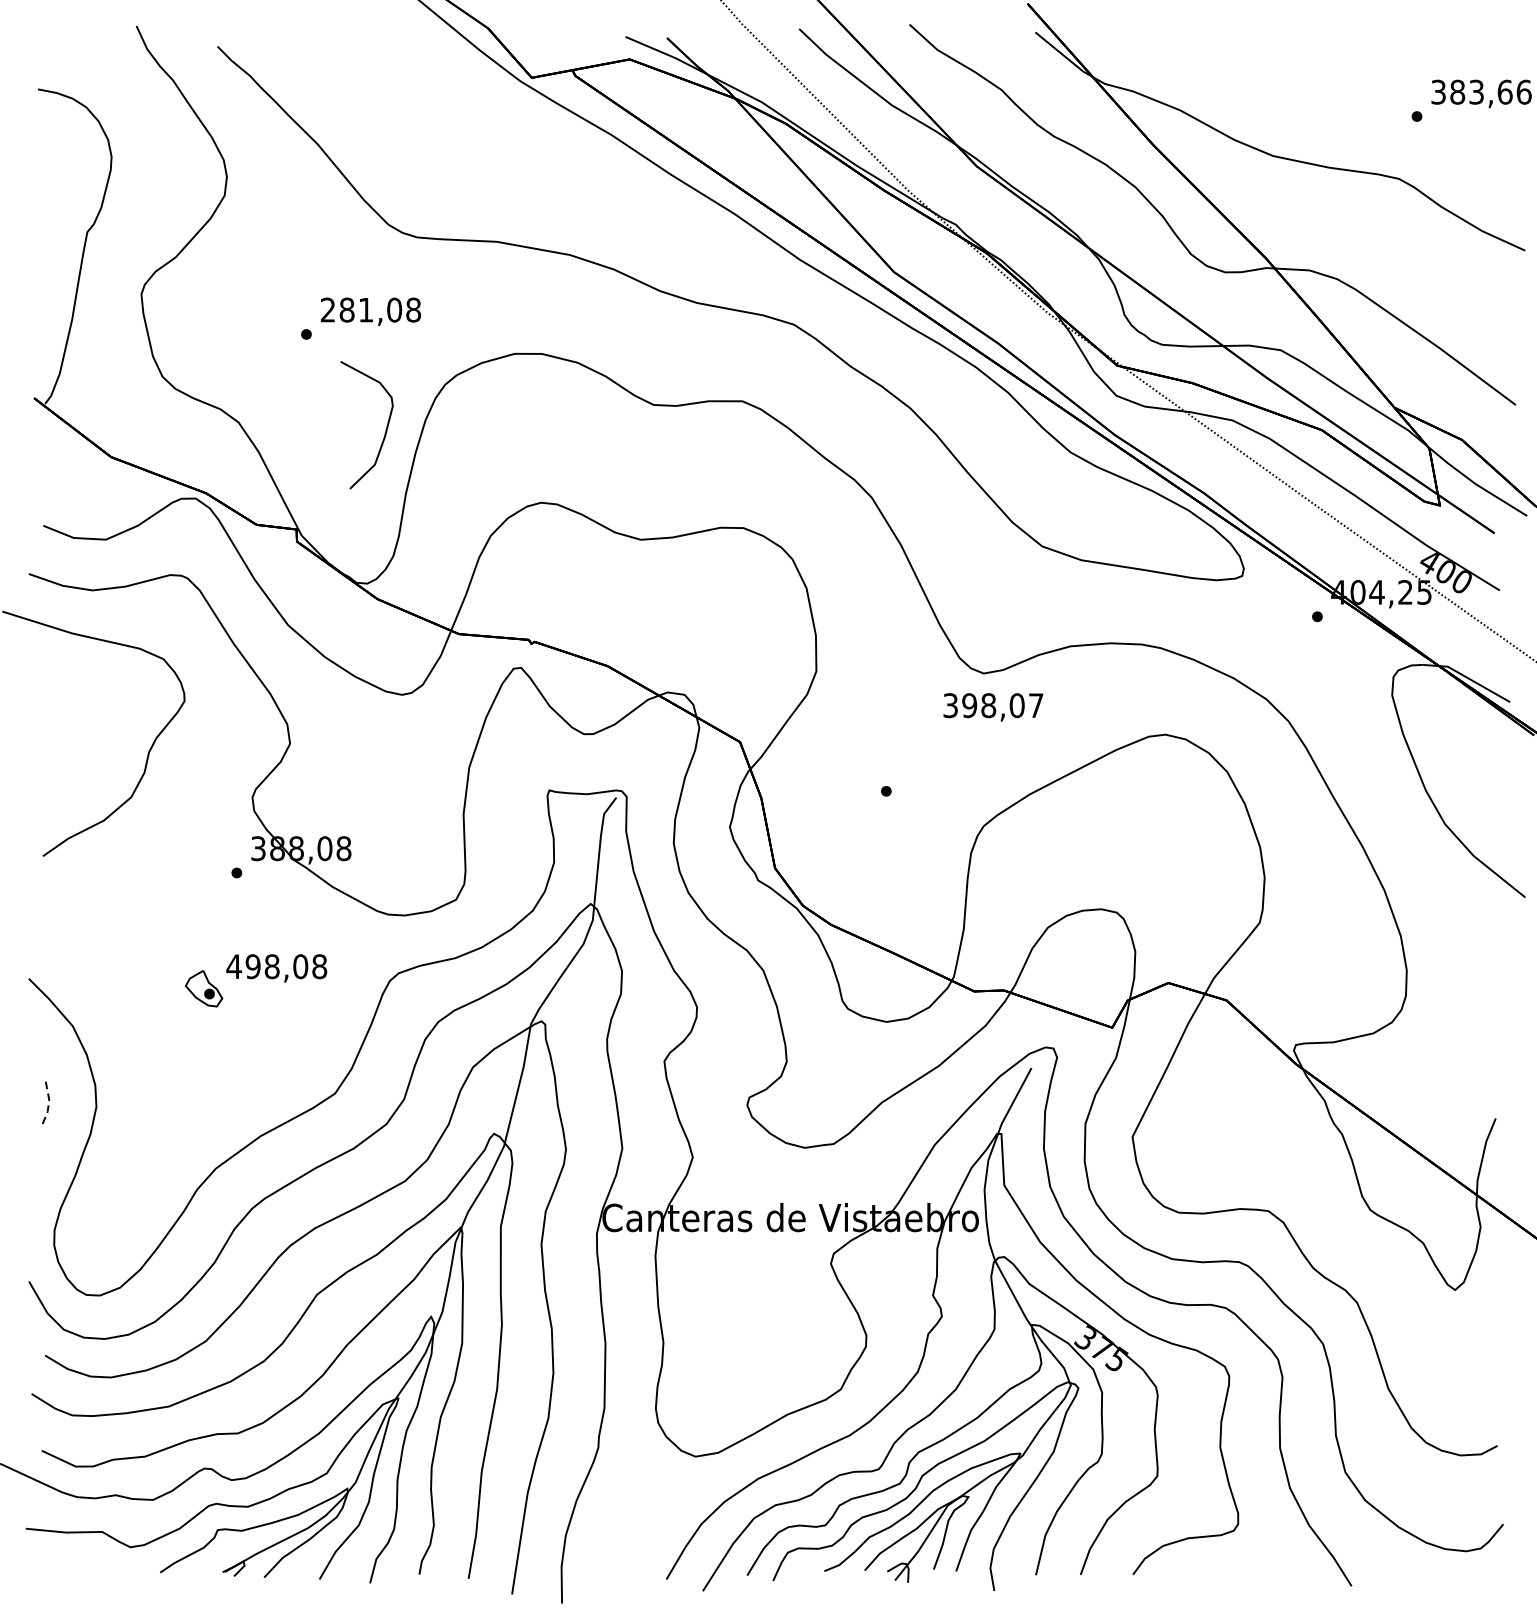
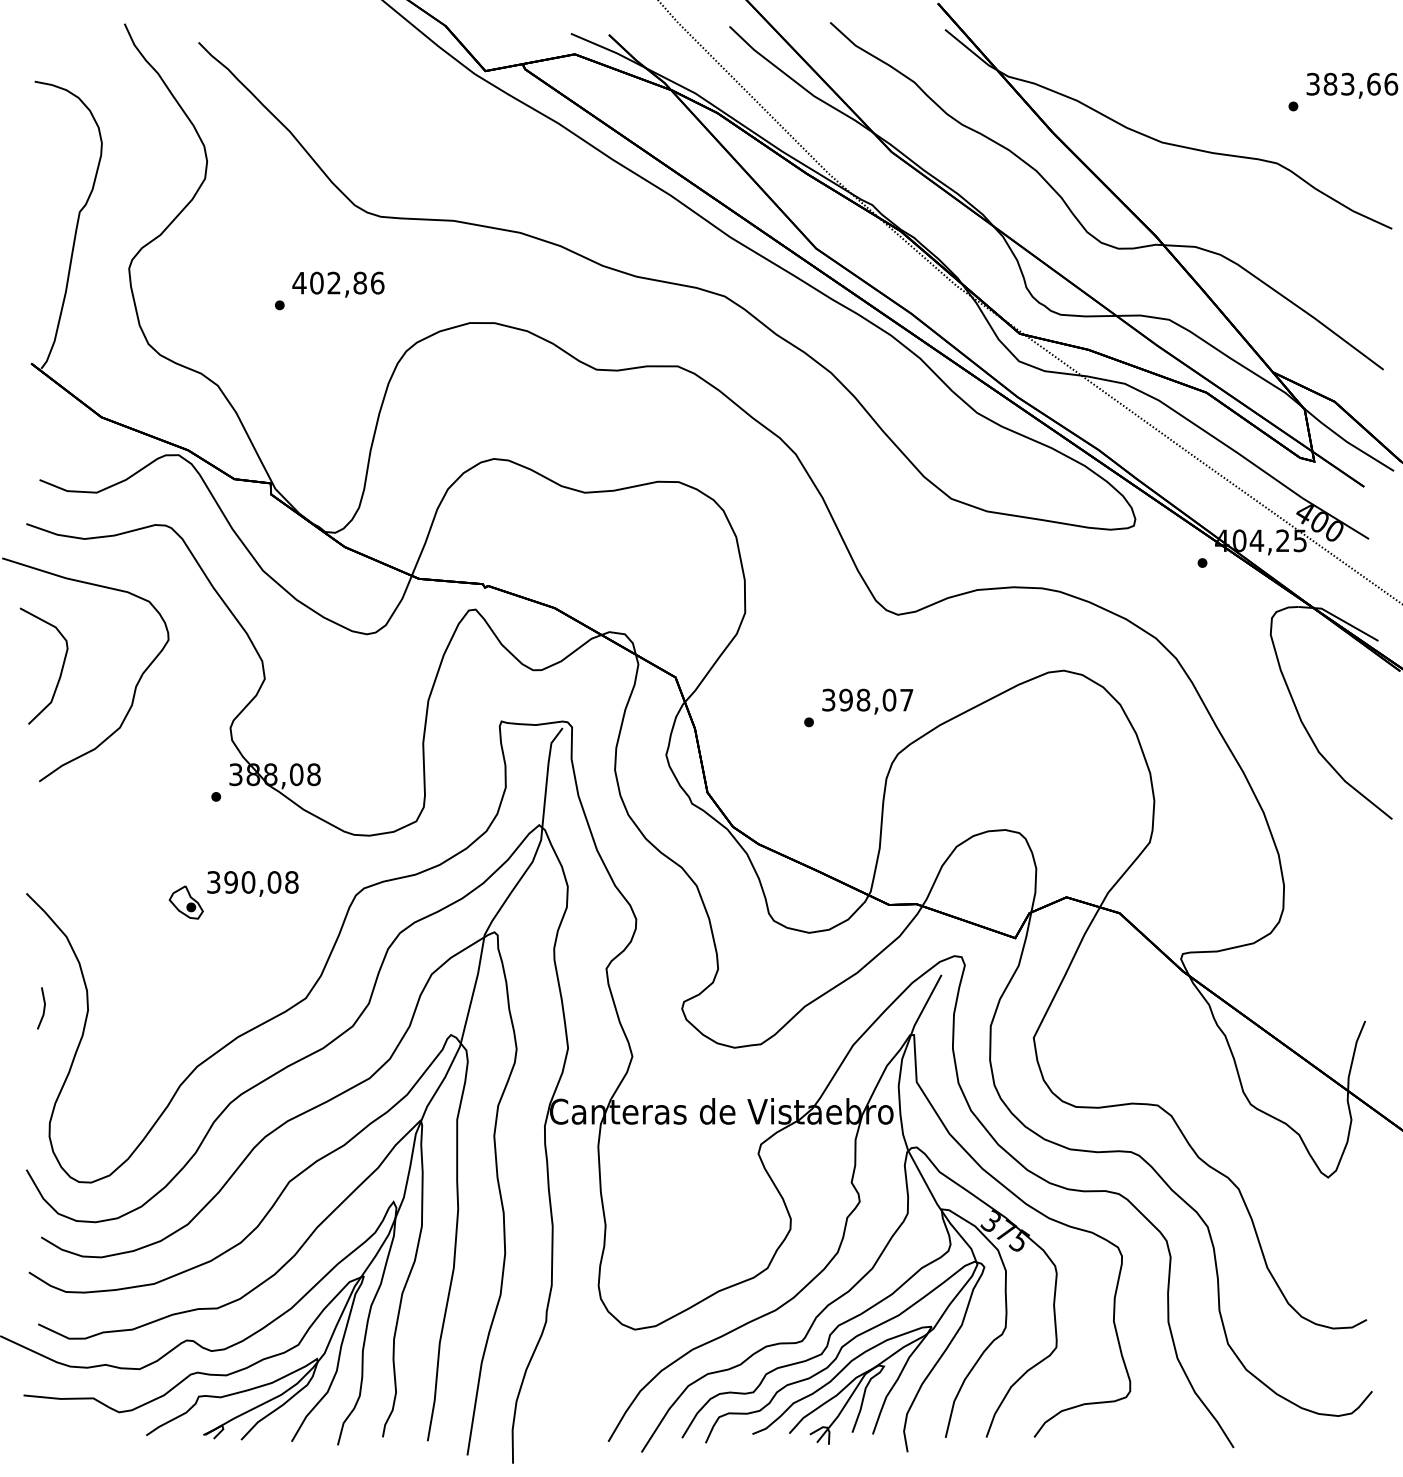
text: (370, 309) -> (338, 282), 281,08 -> 402,86
curve: (385, 431) -> (60, 671), moved
text: (993, 707) -> (867, 701), moved
text: (252, 966) -> (230, 882), 498,08 -> 390,08
line: (48, 1104) -> (44, 1008), dashed -> solid

